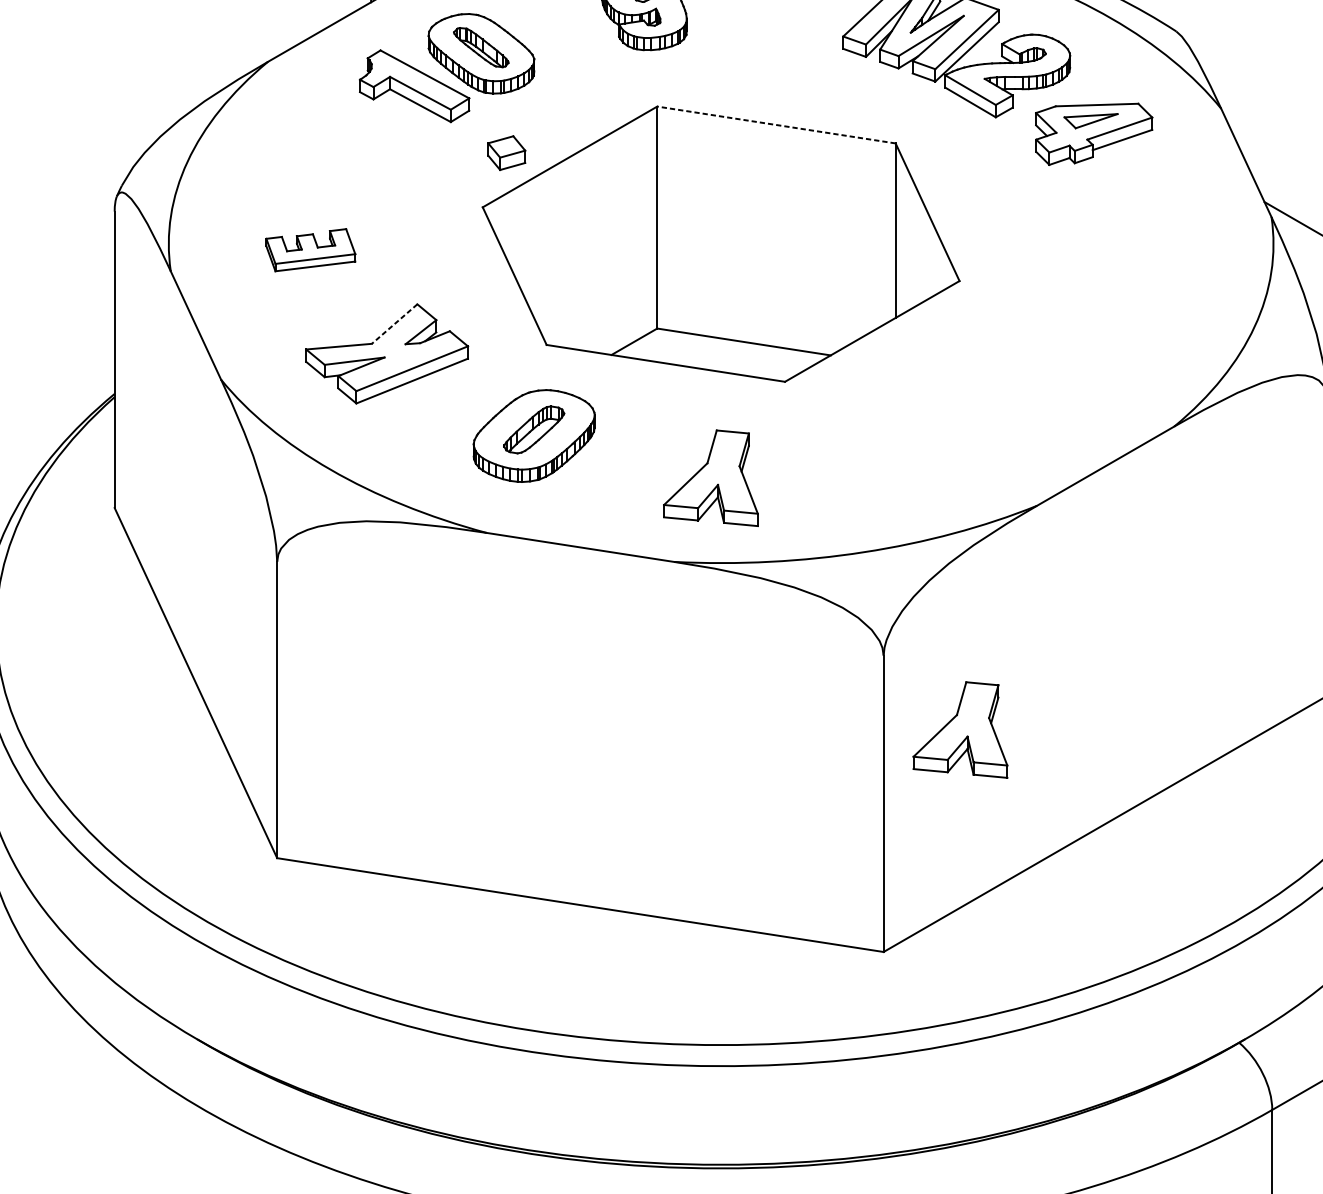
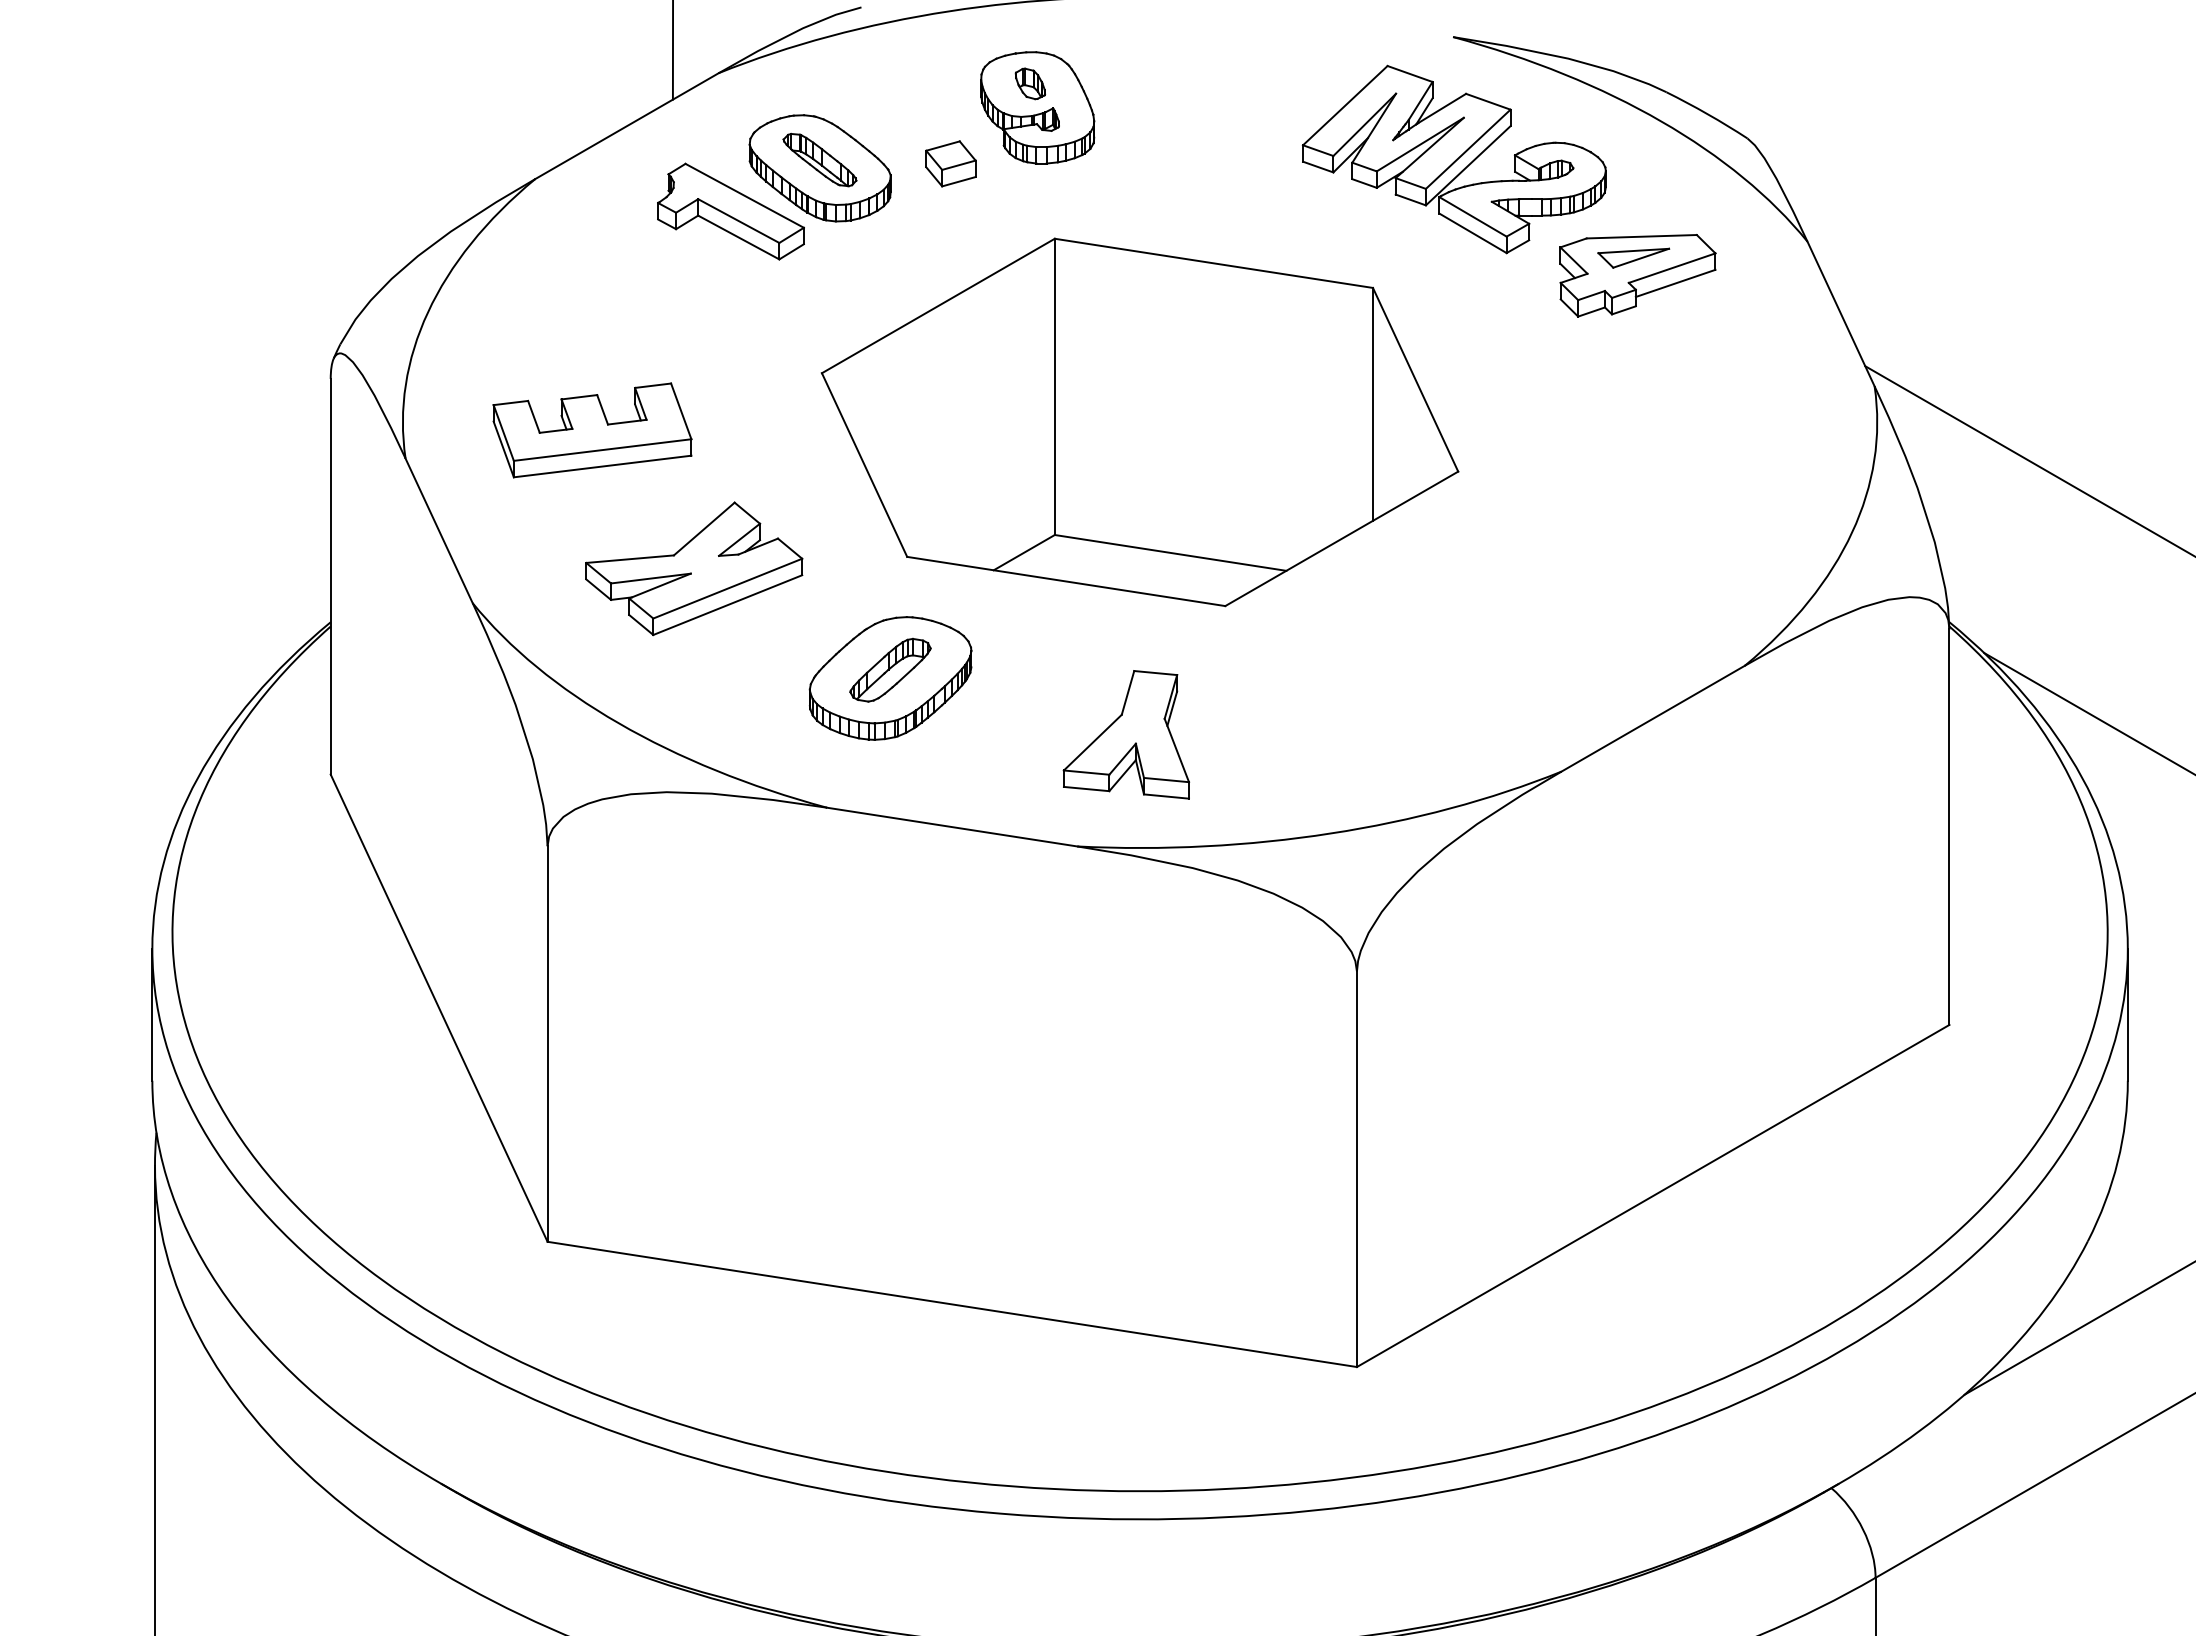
line: (776, 125) -> (1213, 263), dashed -> solid
part: (506, 152) -> (950, 163), moved
part: (310, 250) -> (592, 430), size x1.67
line: (394, 324) -> (703, 529), dashed -> solid
part: (960, 729) -> (1459, 1070), removed

